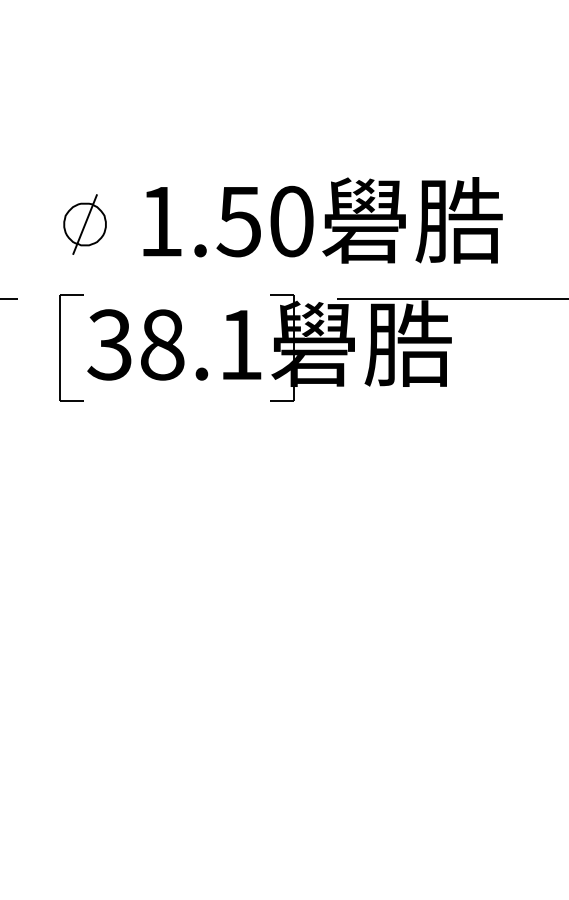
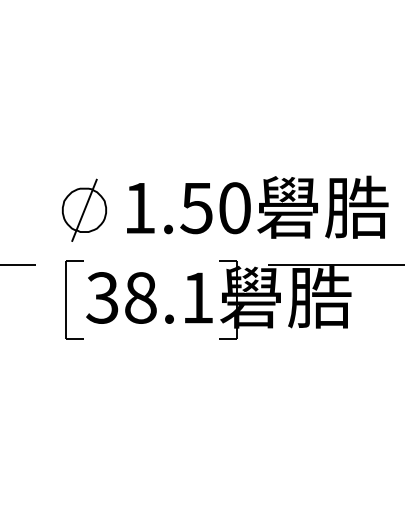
part: (84, 224) -> (84, 210), size x1.43

